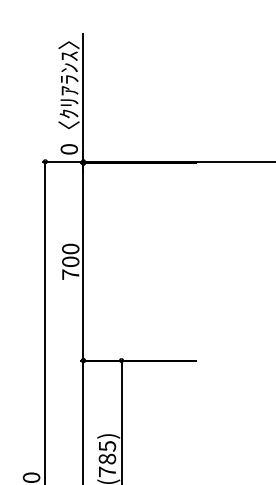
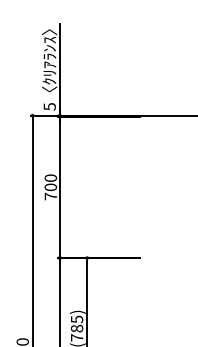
text: (68, 149) -> (49, 106), 0 -> 5

